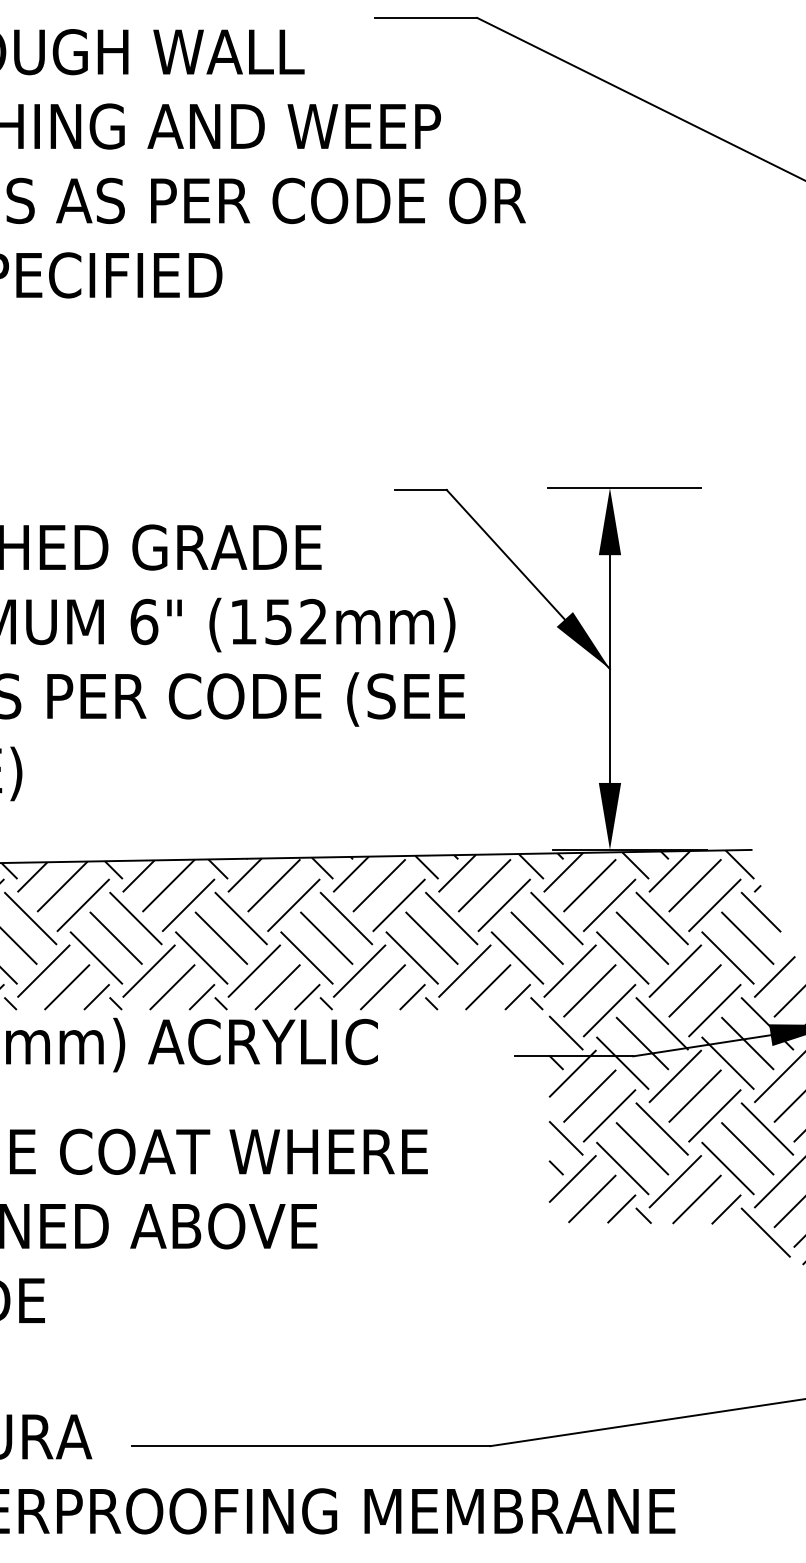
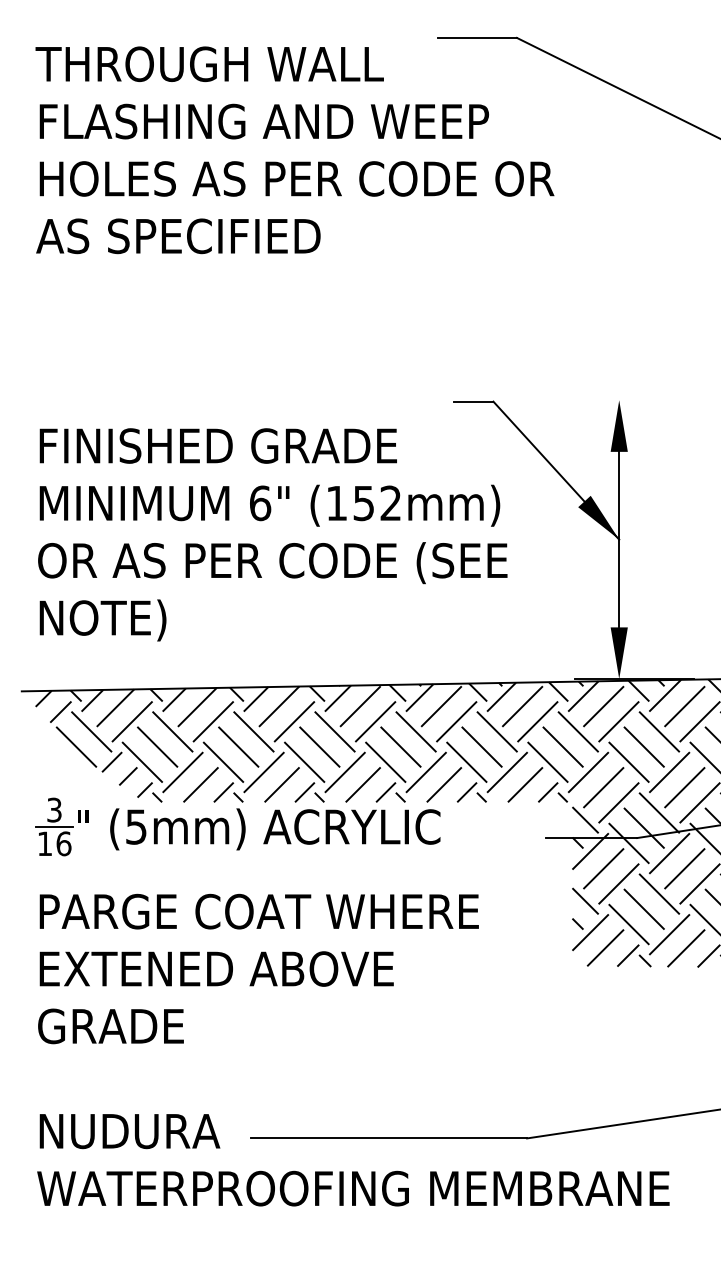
line: (624, 488) -> (630, 400), removed

